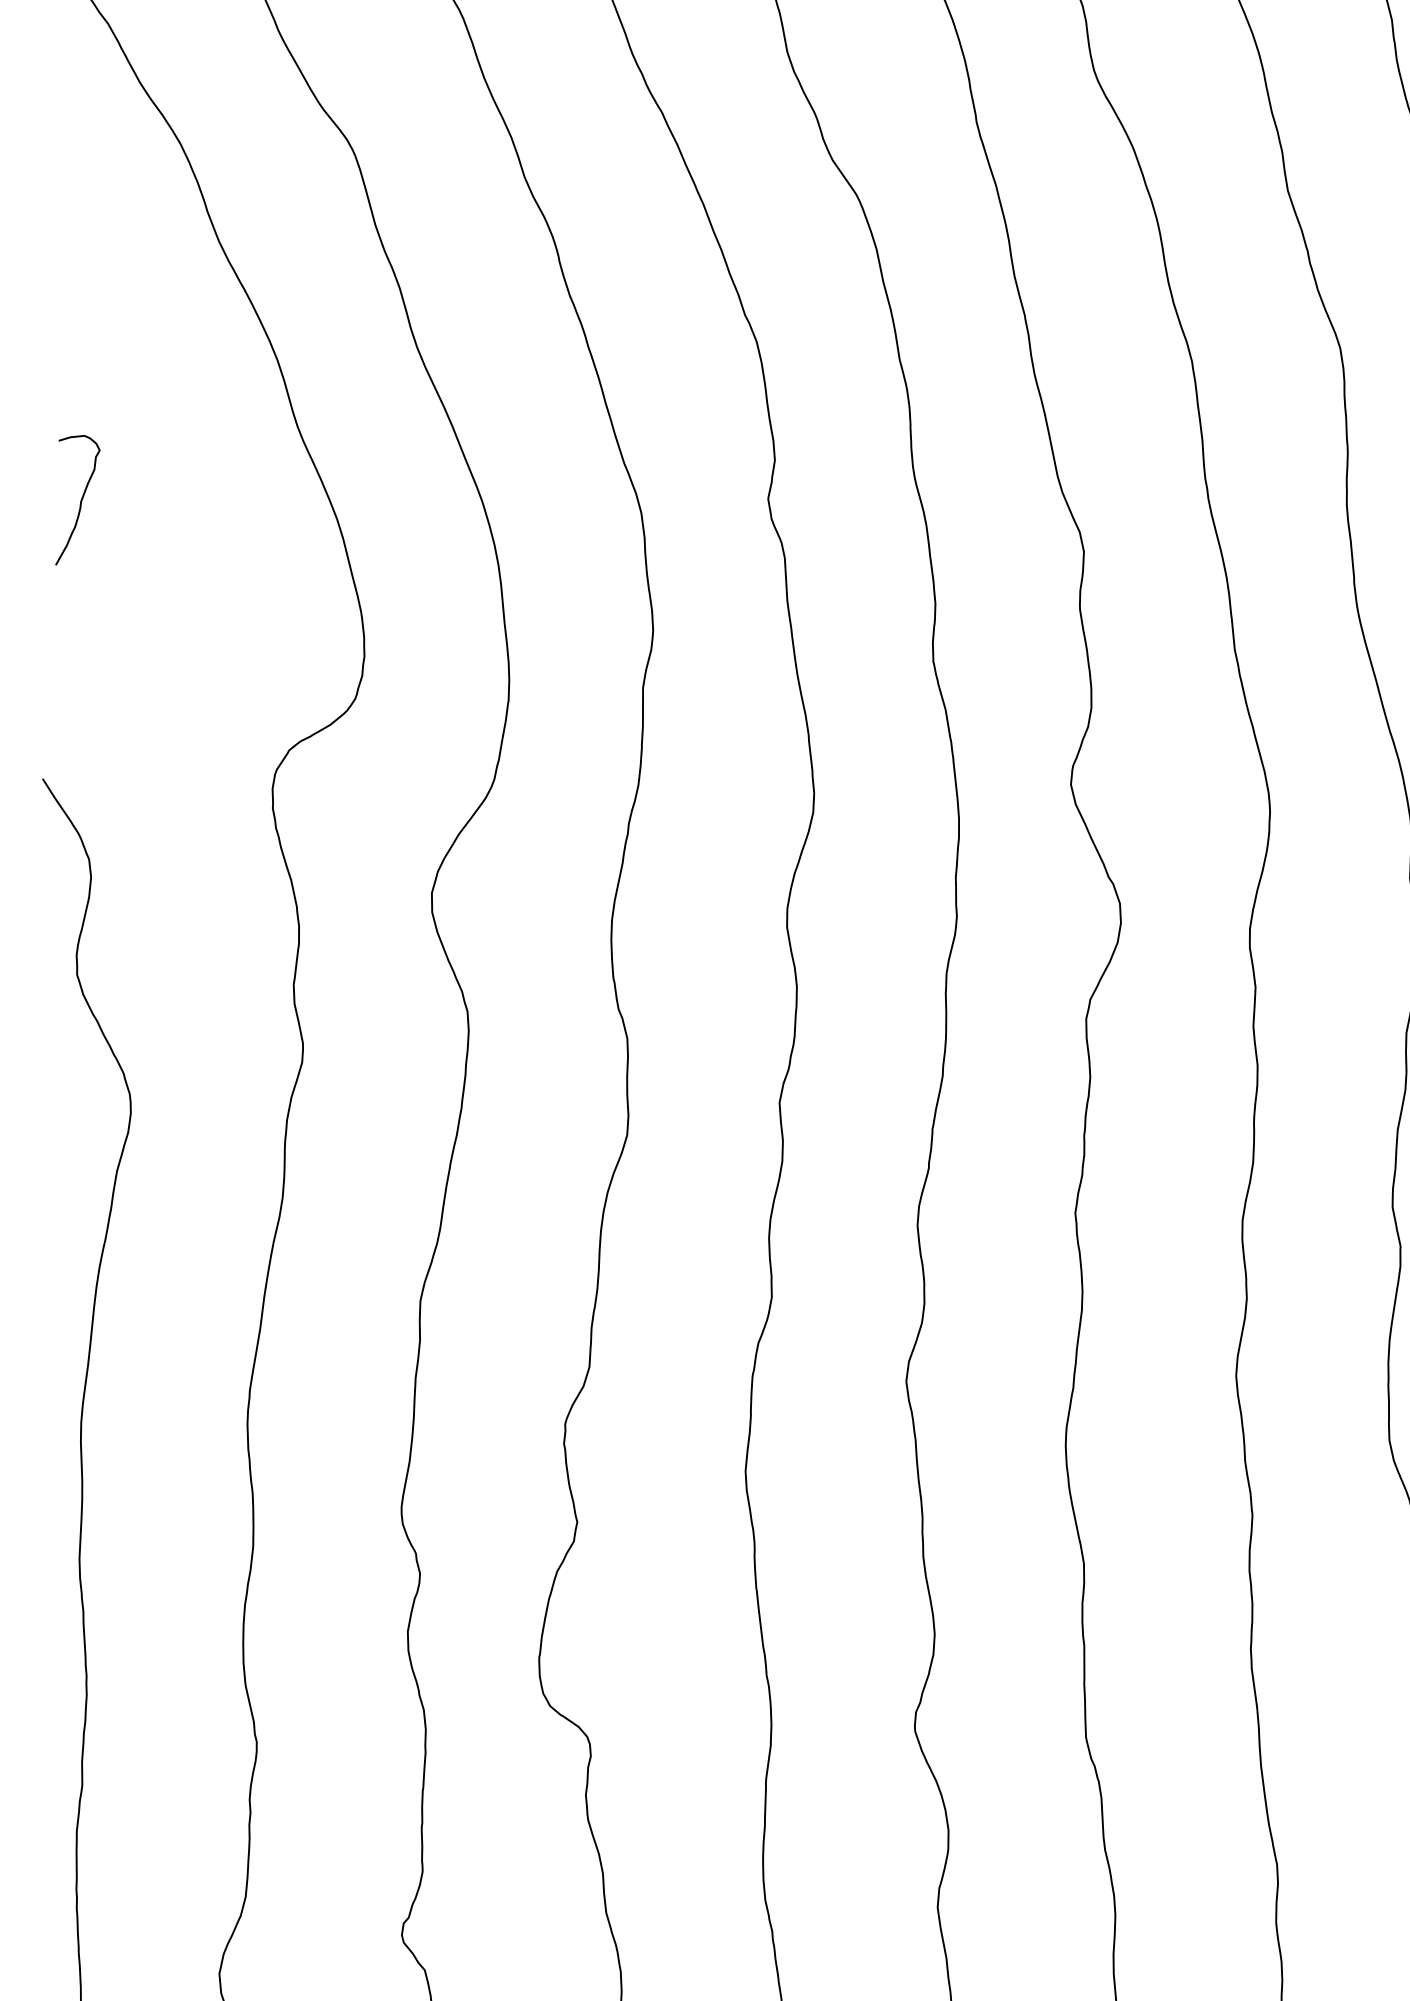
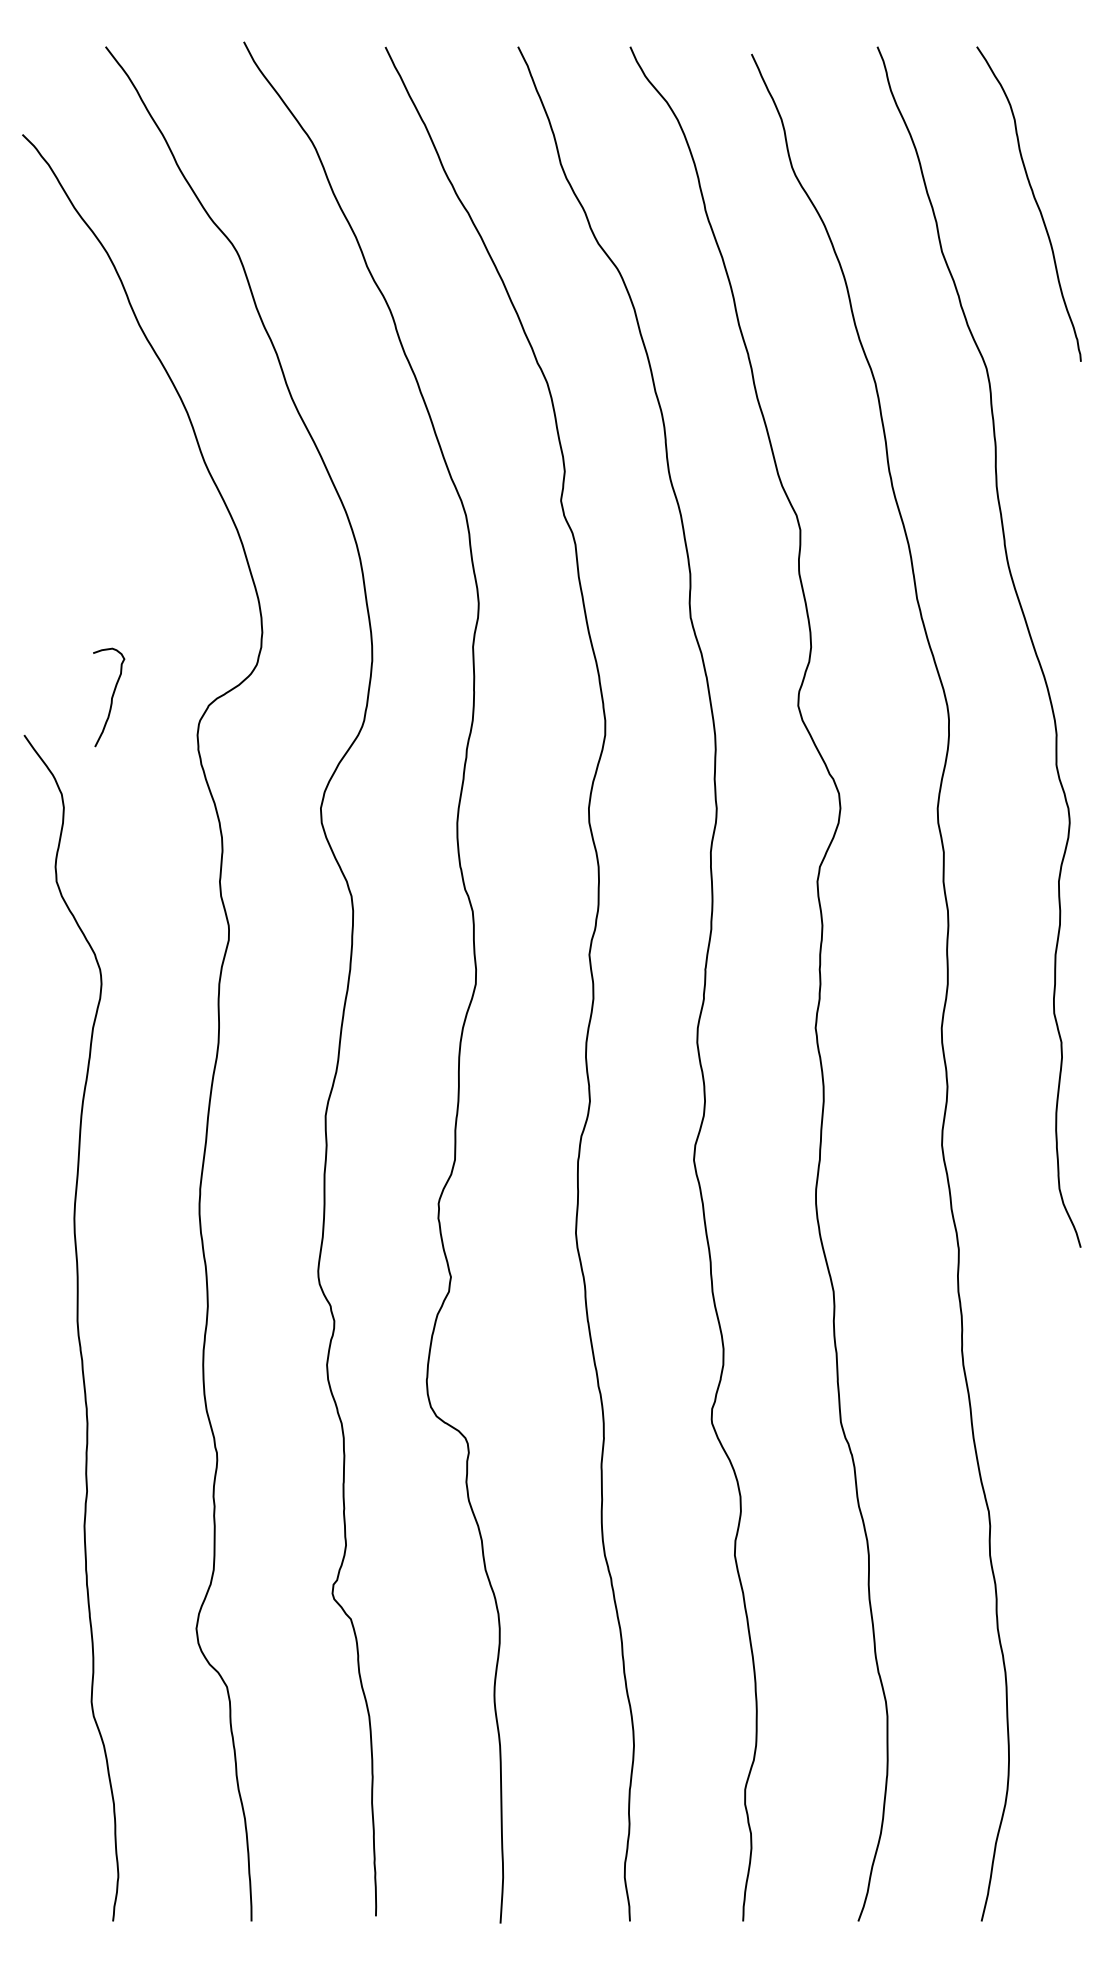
curve: (80, 500) -> (111, 697), moved

